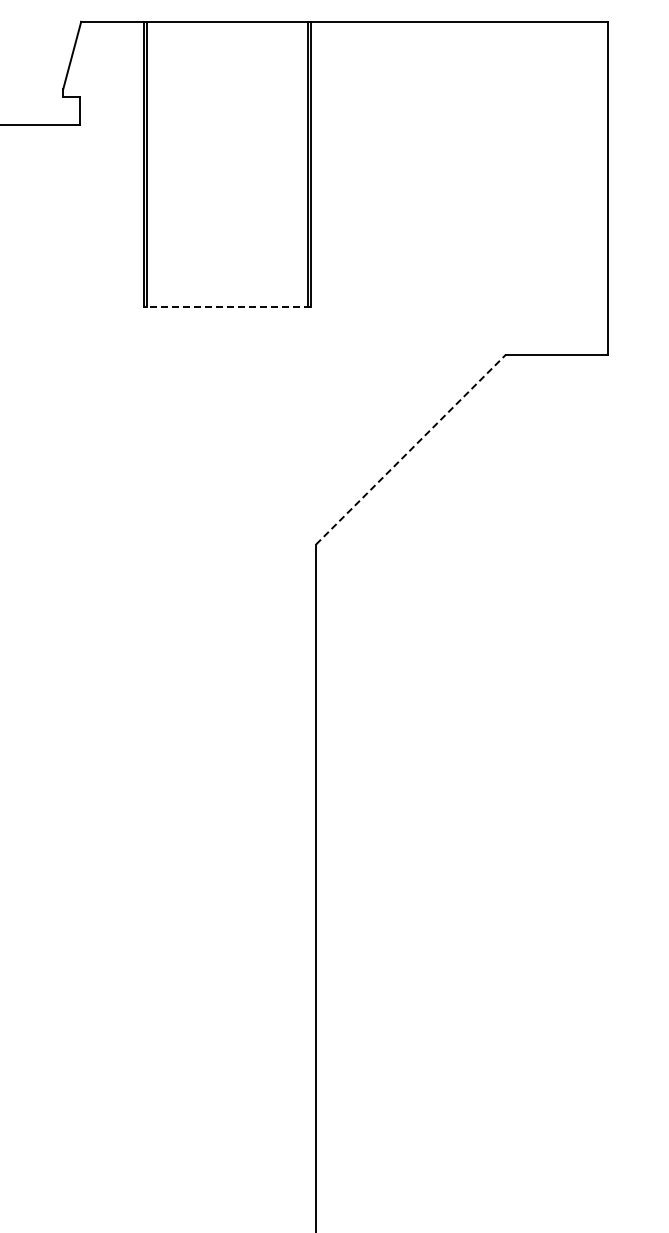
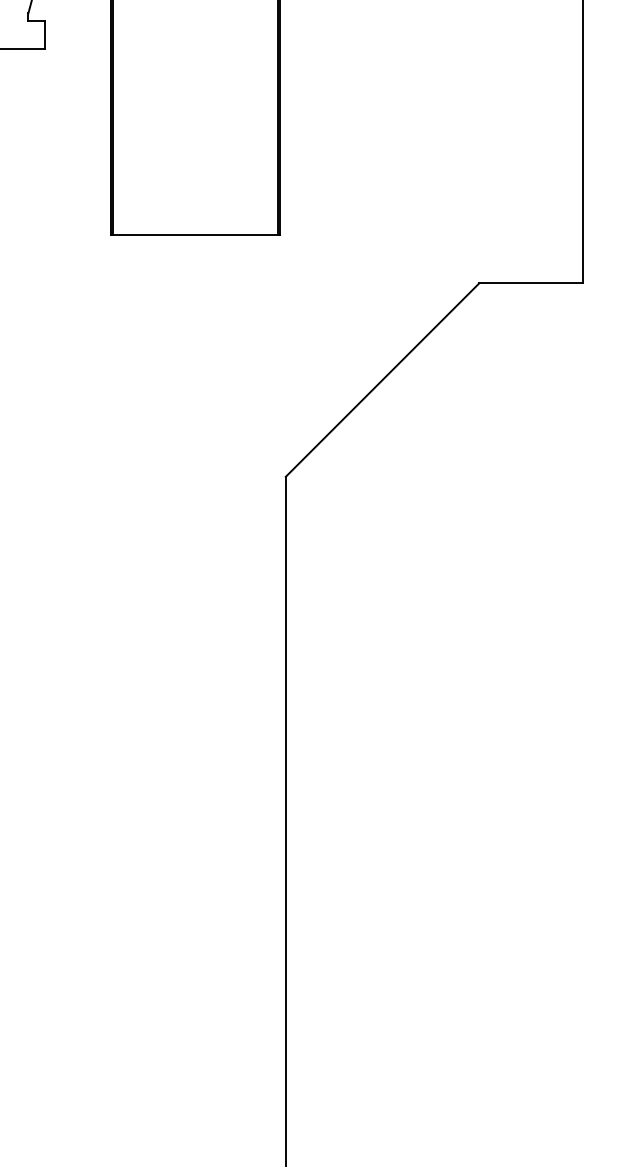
line: (226, 306) -> (194, 234), dashed -> solid
line: (411, 449) -> (382, 380), dashed -> solid

